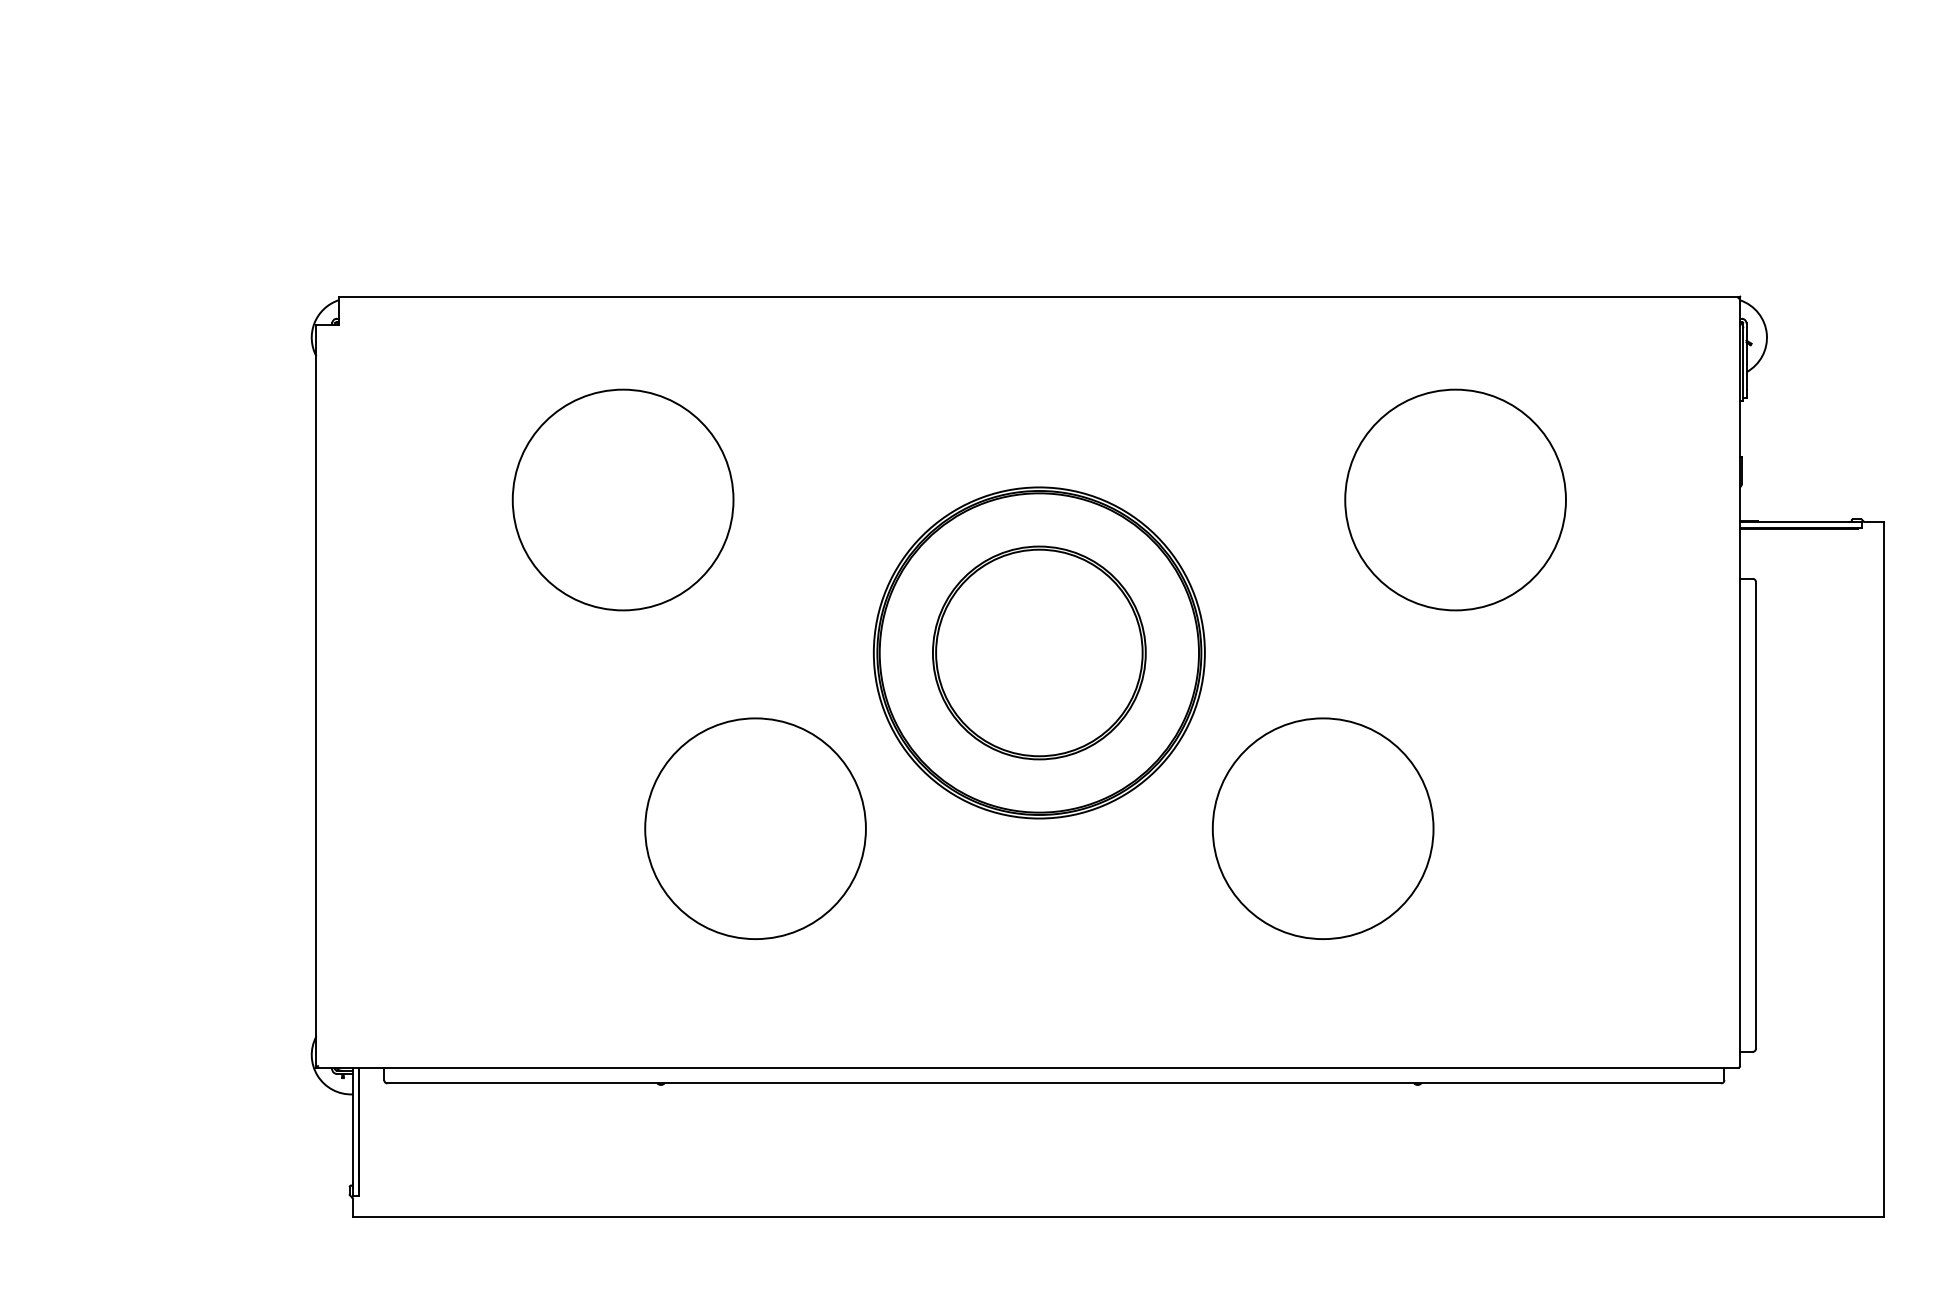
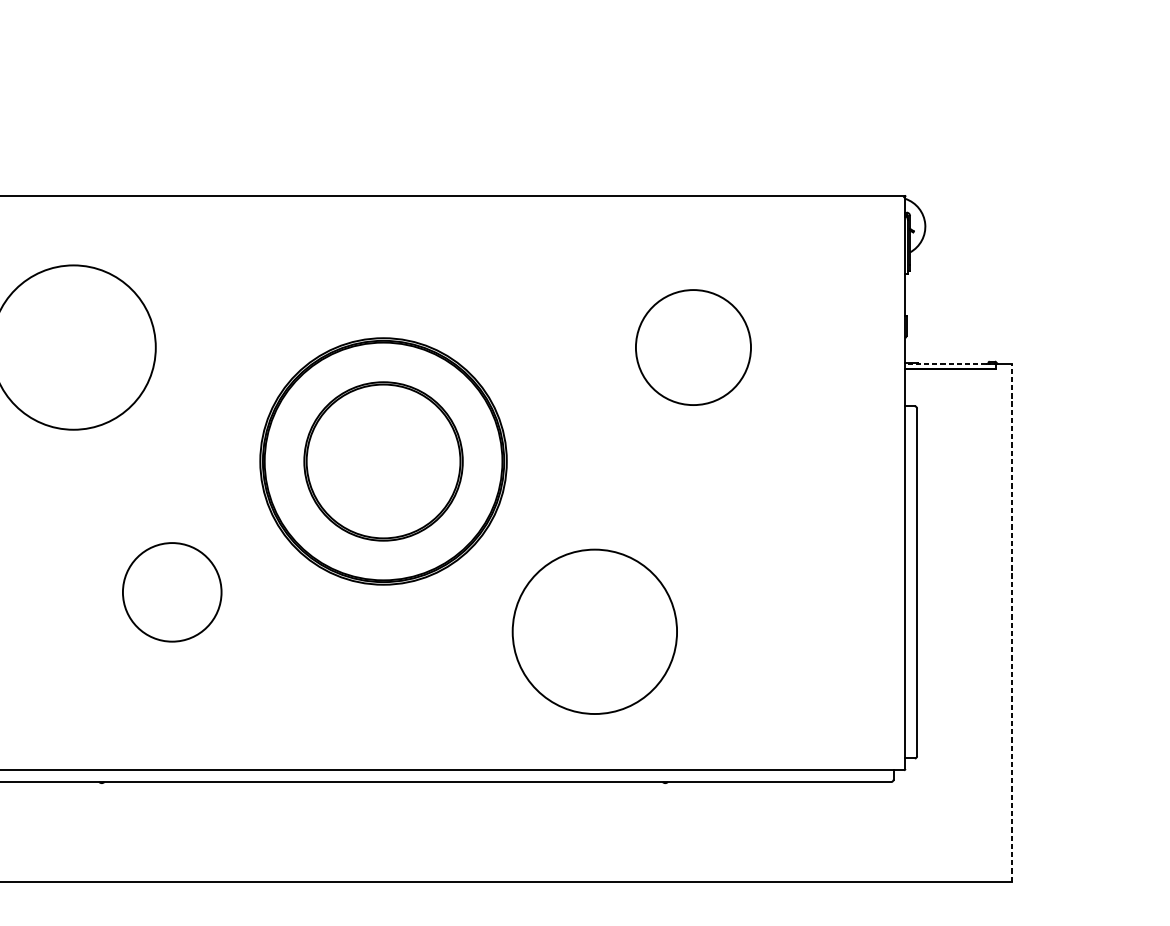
circle: (1455, 499) -> (693, 347), size x0.7
line: (1794, 522) -> (945, 364), solid -> dashed
circle: (755, 828) -> (172, 592), size x0.6
circle: (1322, 828) -> (594, 631), moved
line: (1883, 869) -> (1012, 622), solid -> dashed

